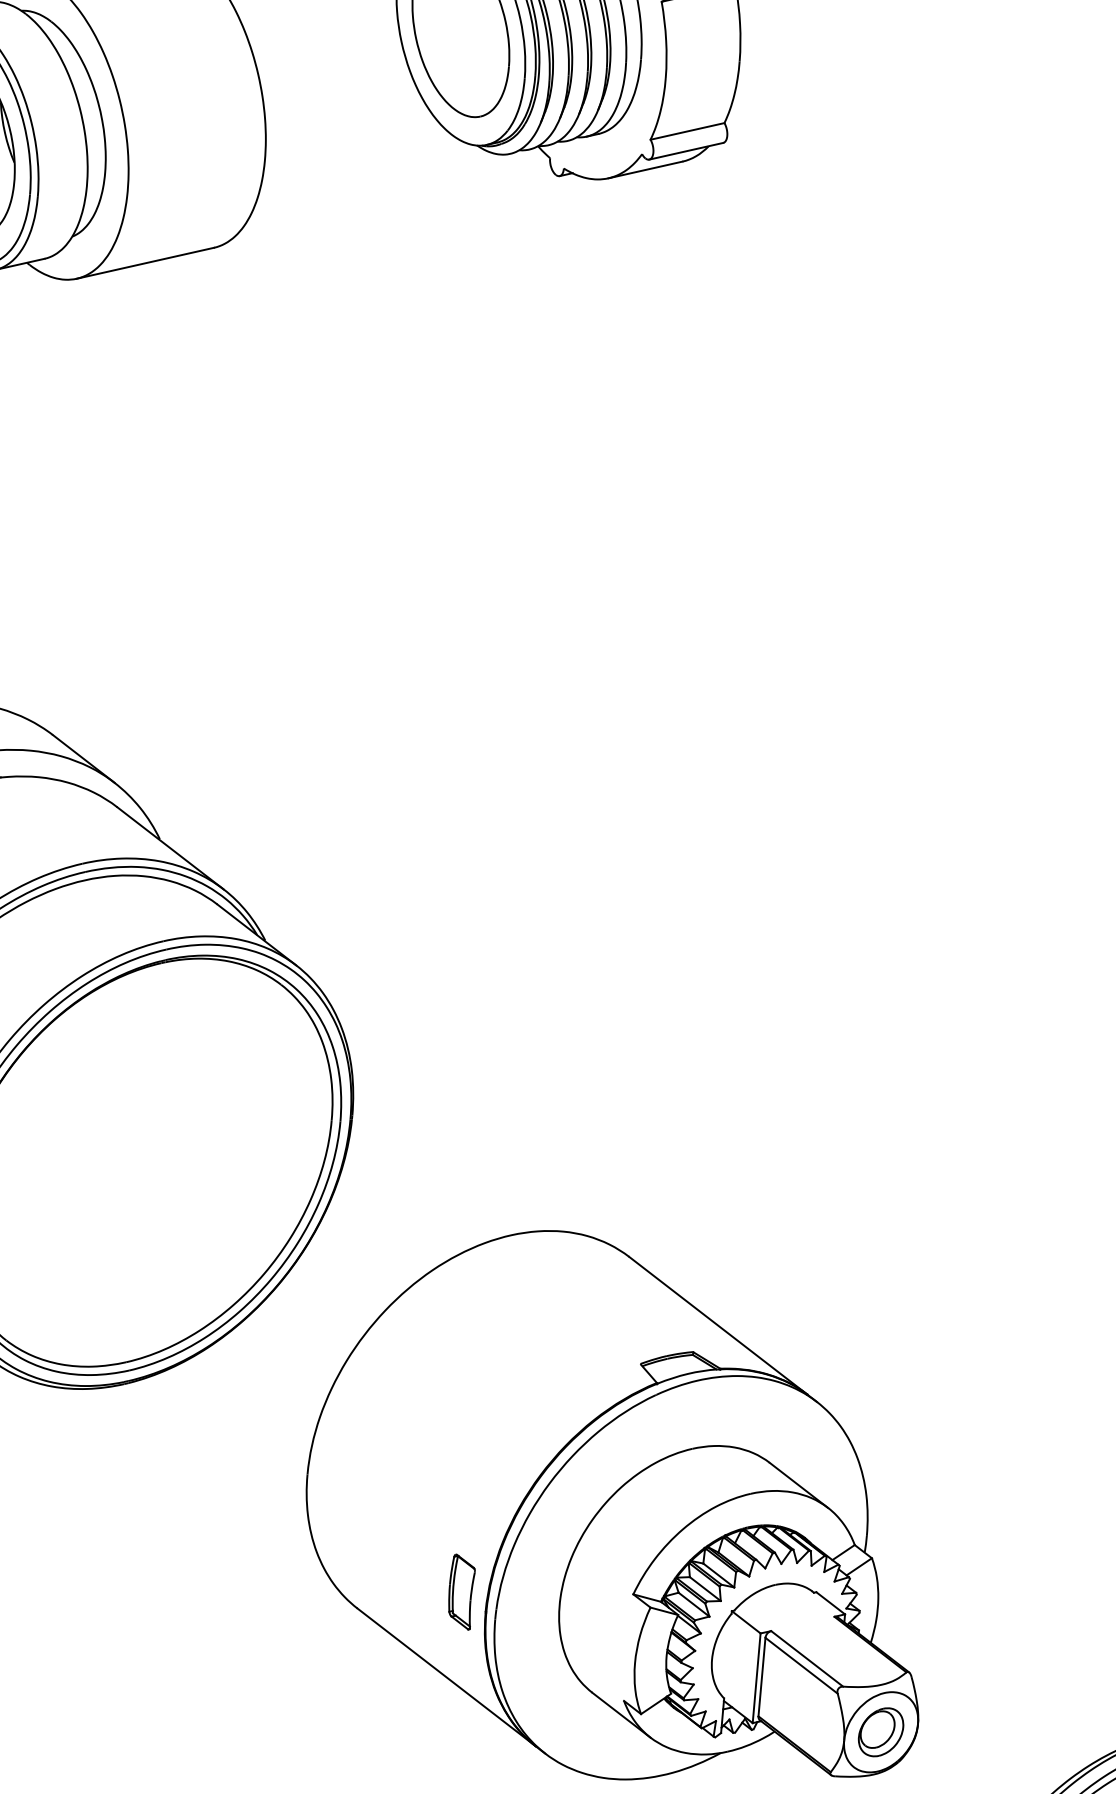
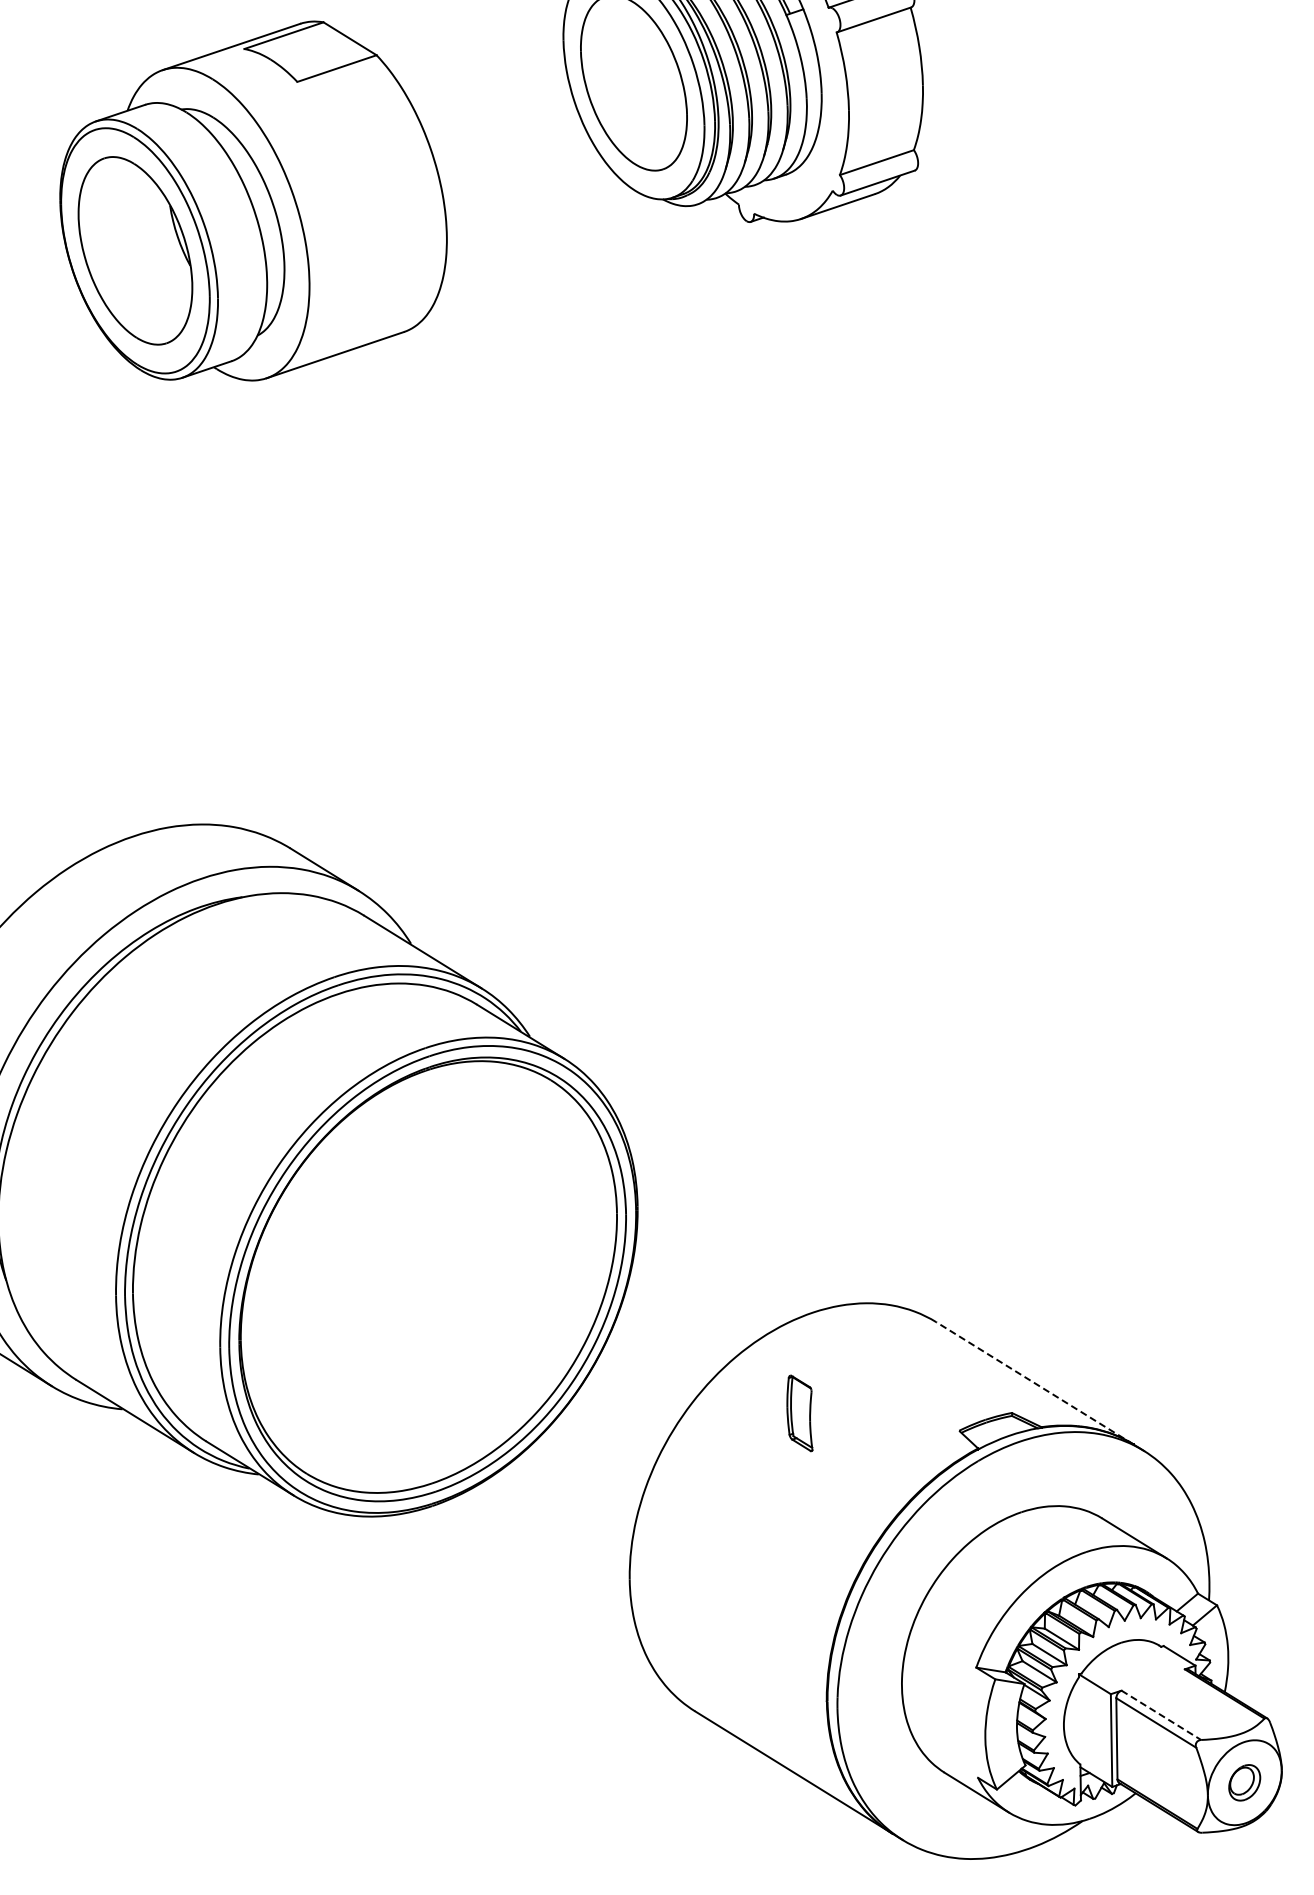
line: (717, 1325) -> (1034, 1383), solid -> dashed
part: (461, 1592) -> (799, 1413), moved
line: (807, 1659) -> (1161, 1715), solid -> dashed
part: (880, 1732) -> (1244, 1782), size x0.7

